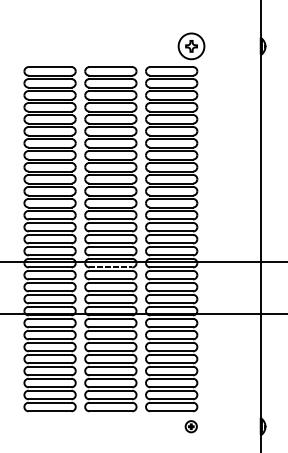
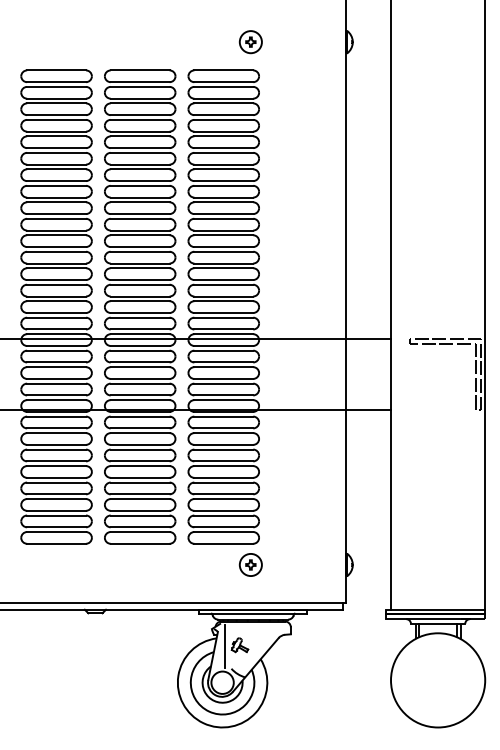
part: (191, 46) -> (250, 42), size x0.62
line: (111, 267) -> (140, 345), dashed -> solid
part: (191, 426) -> (250, 564), size x1.43

